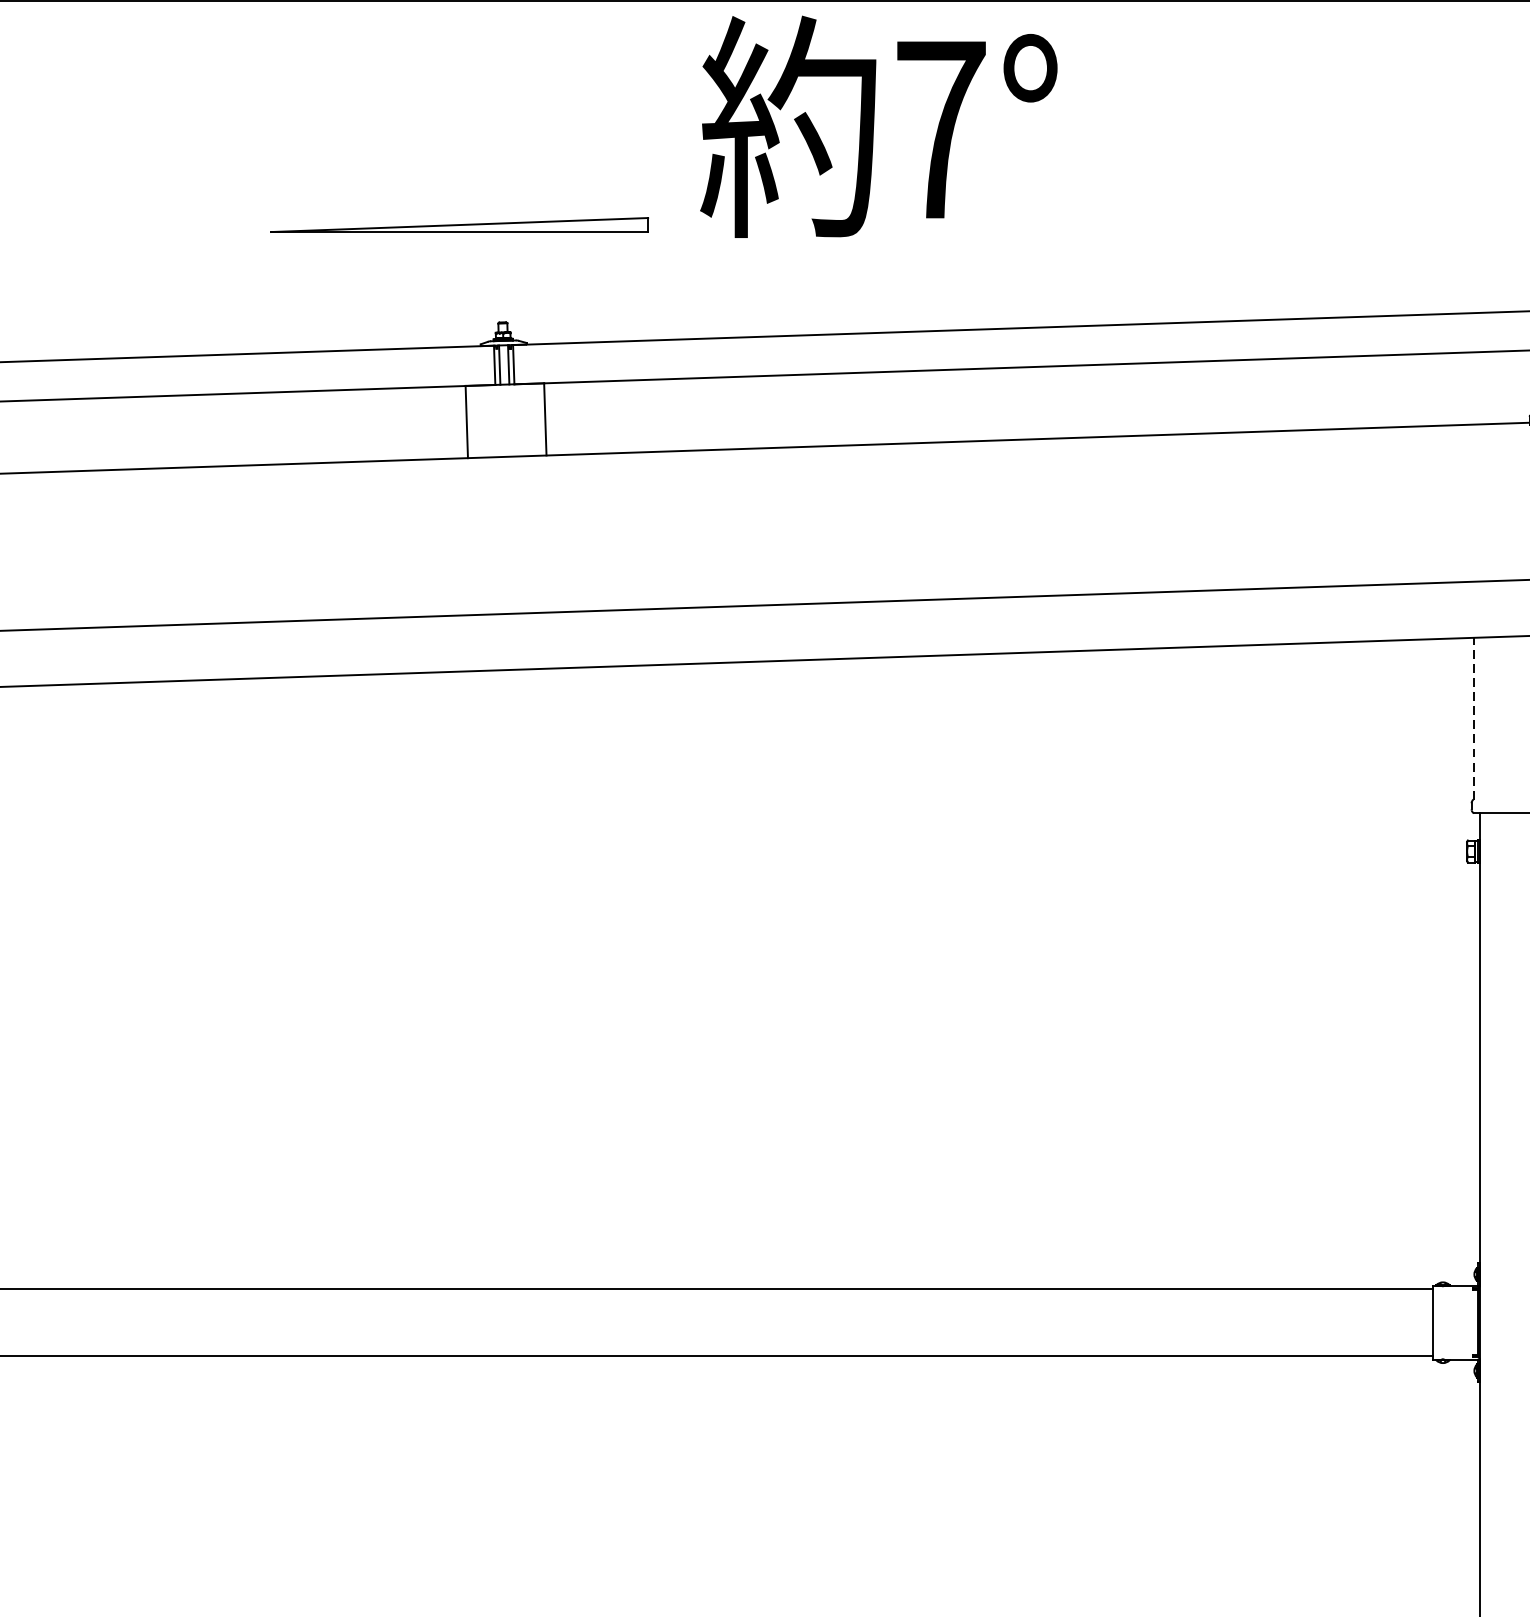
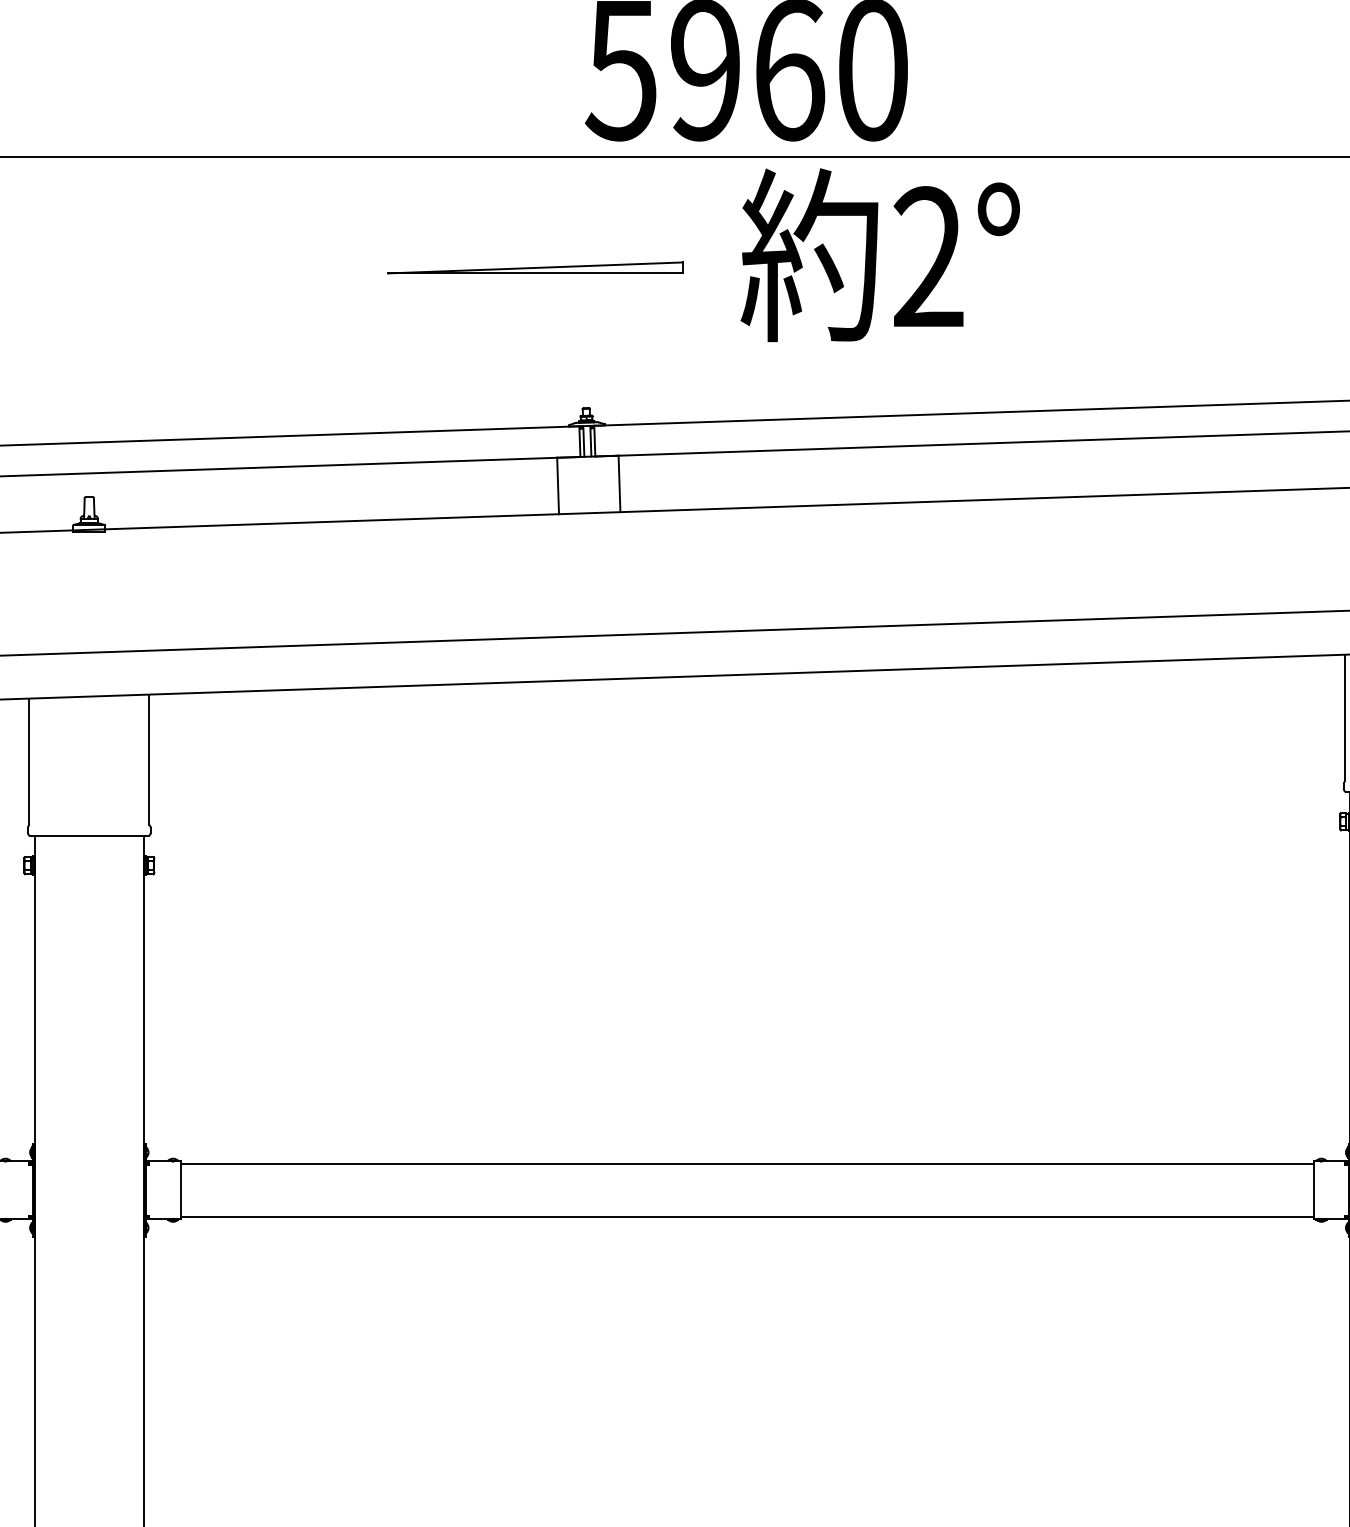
text: (940, 128) -> (928, 256), 7° -> 2°
part: (459, 224) -> (535, 267), moved
line: (1473, 718) -> (1345, 717), dashed -> solid

